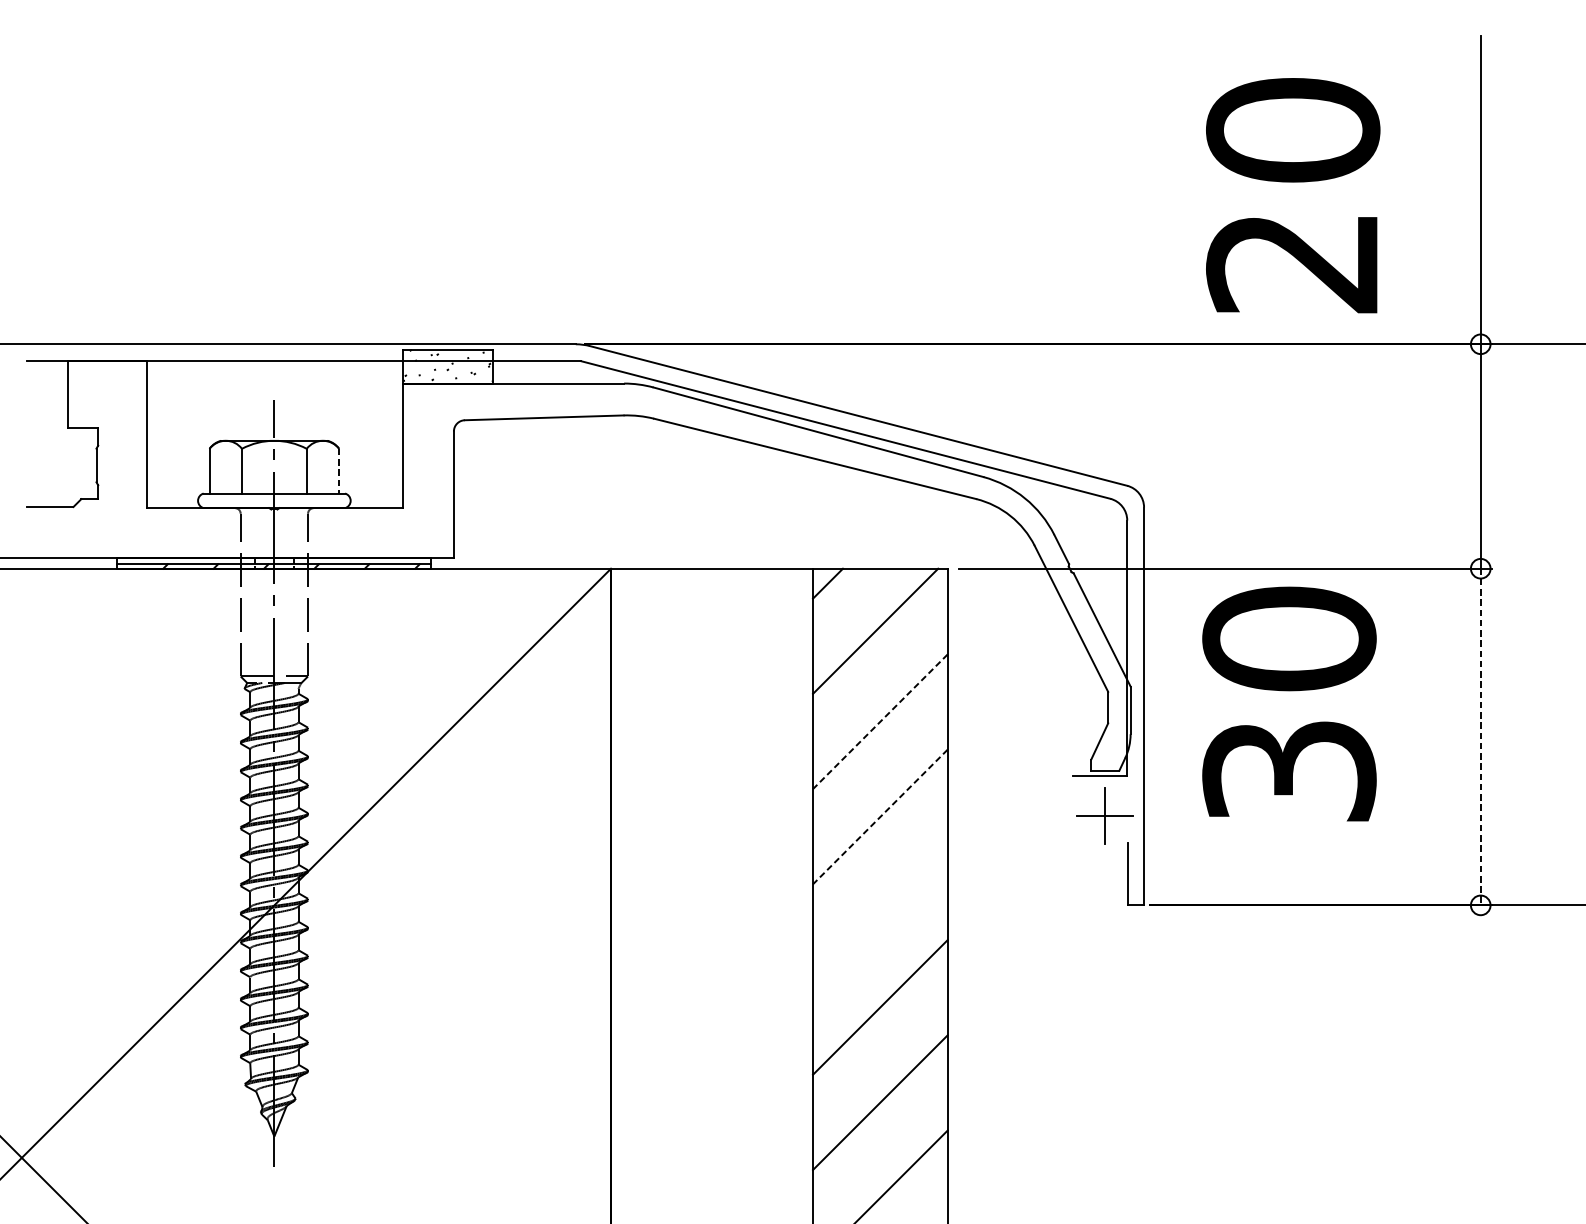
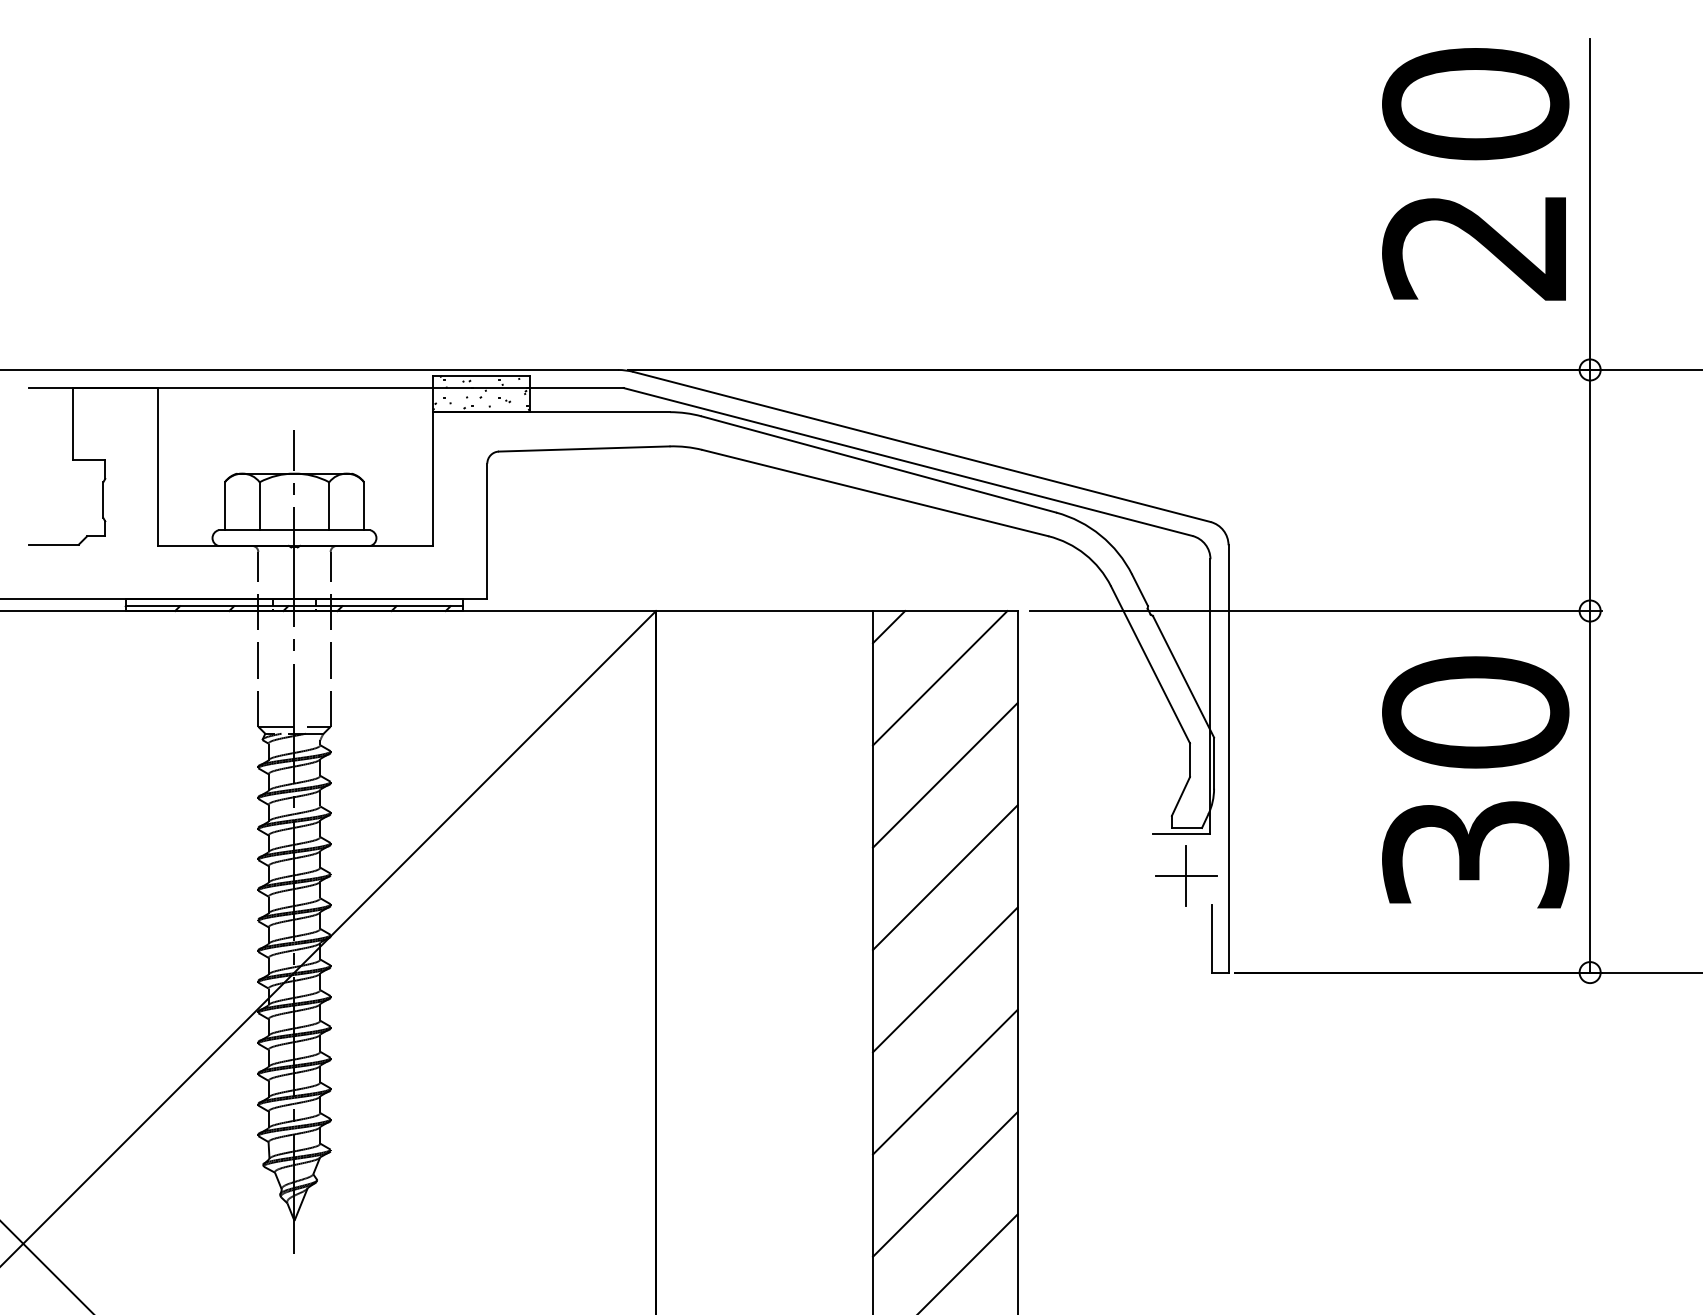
text: (1293, 195) -> (1475, 174), moved
line: (339, 471) -> (364, 506), dashed -> solid
text: (1289, 704) -> (1475, 782), moved
line: (879, 721) -> (944, 775), dashed -> solid
line: (1481, 736) -> (1590, 791), dashed -> solid
line: (879, 817) -> (944, 878), dashed -> solid
line: (880, 911) -> (945, 979), added

